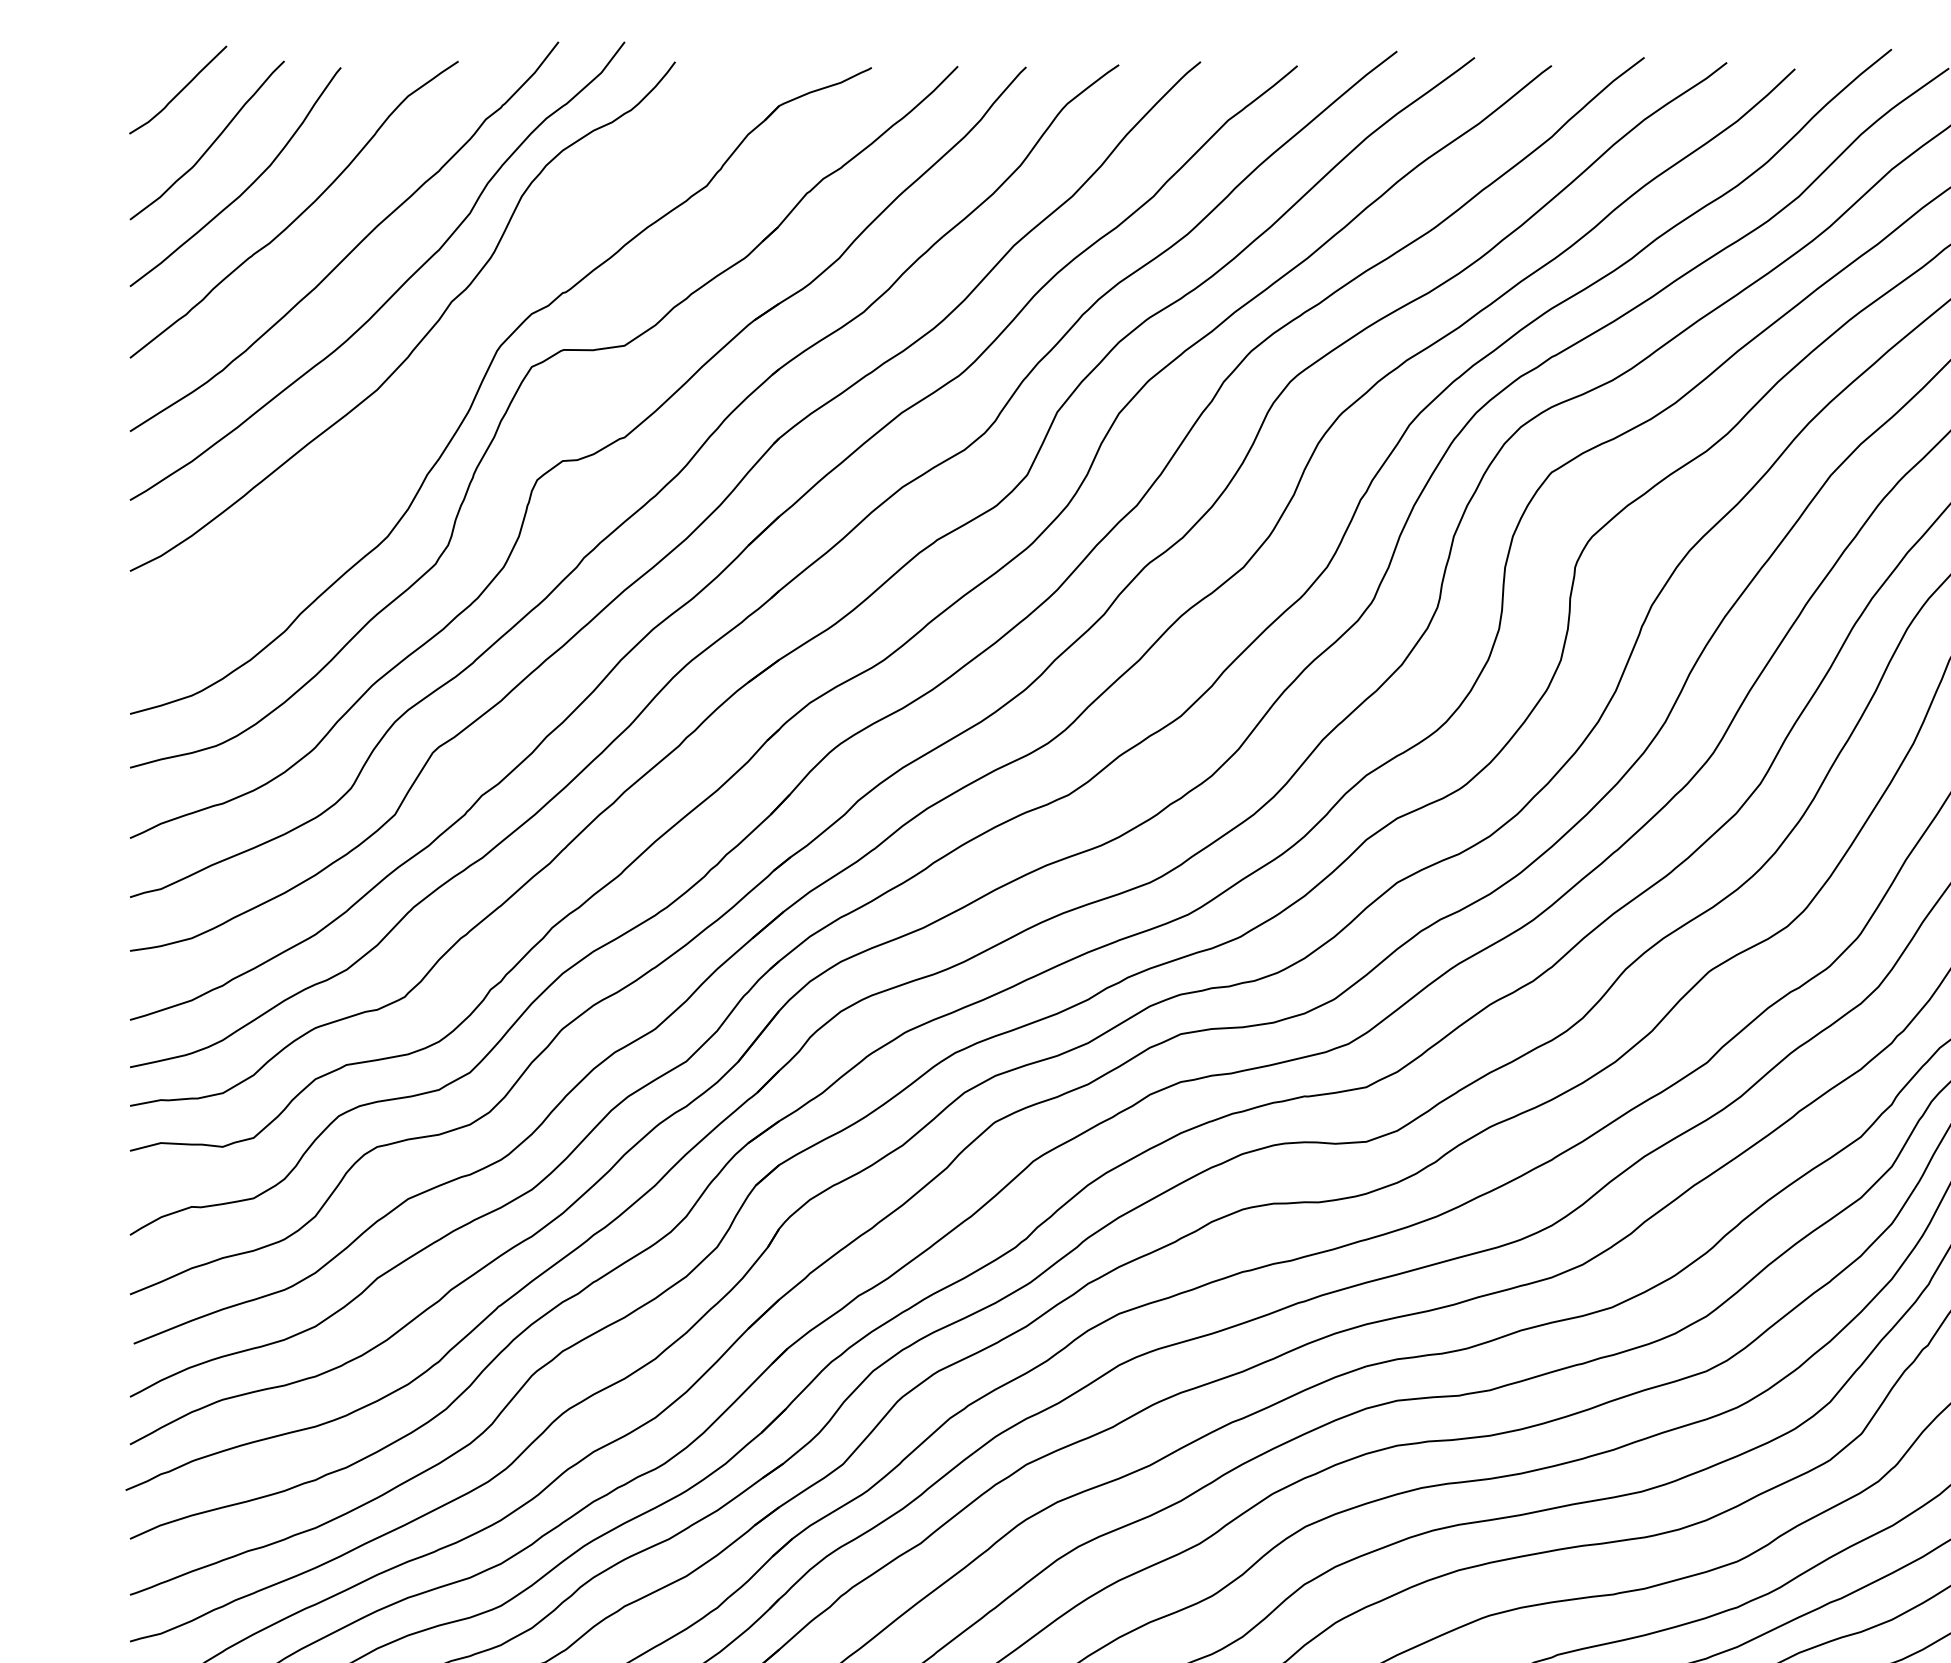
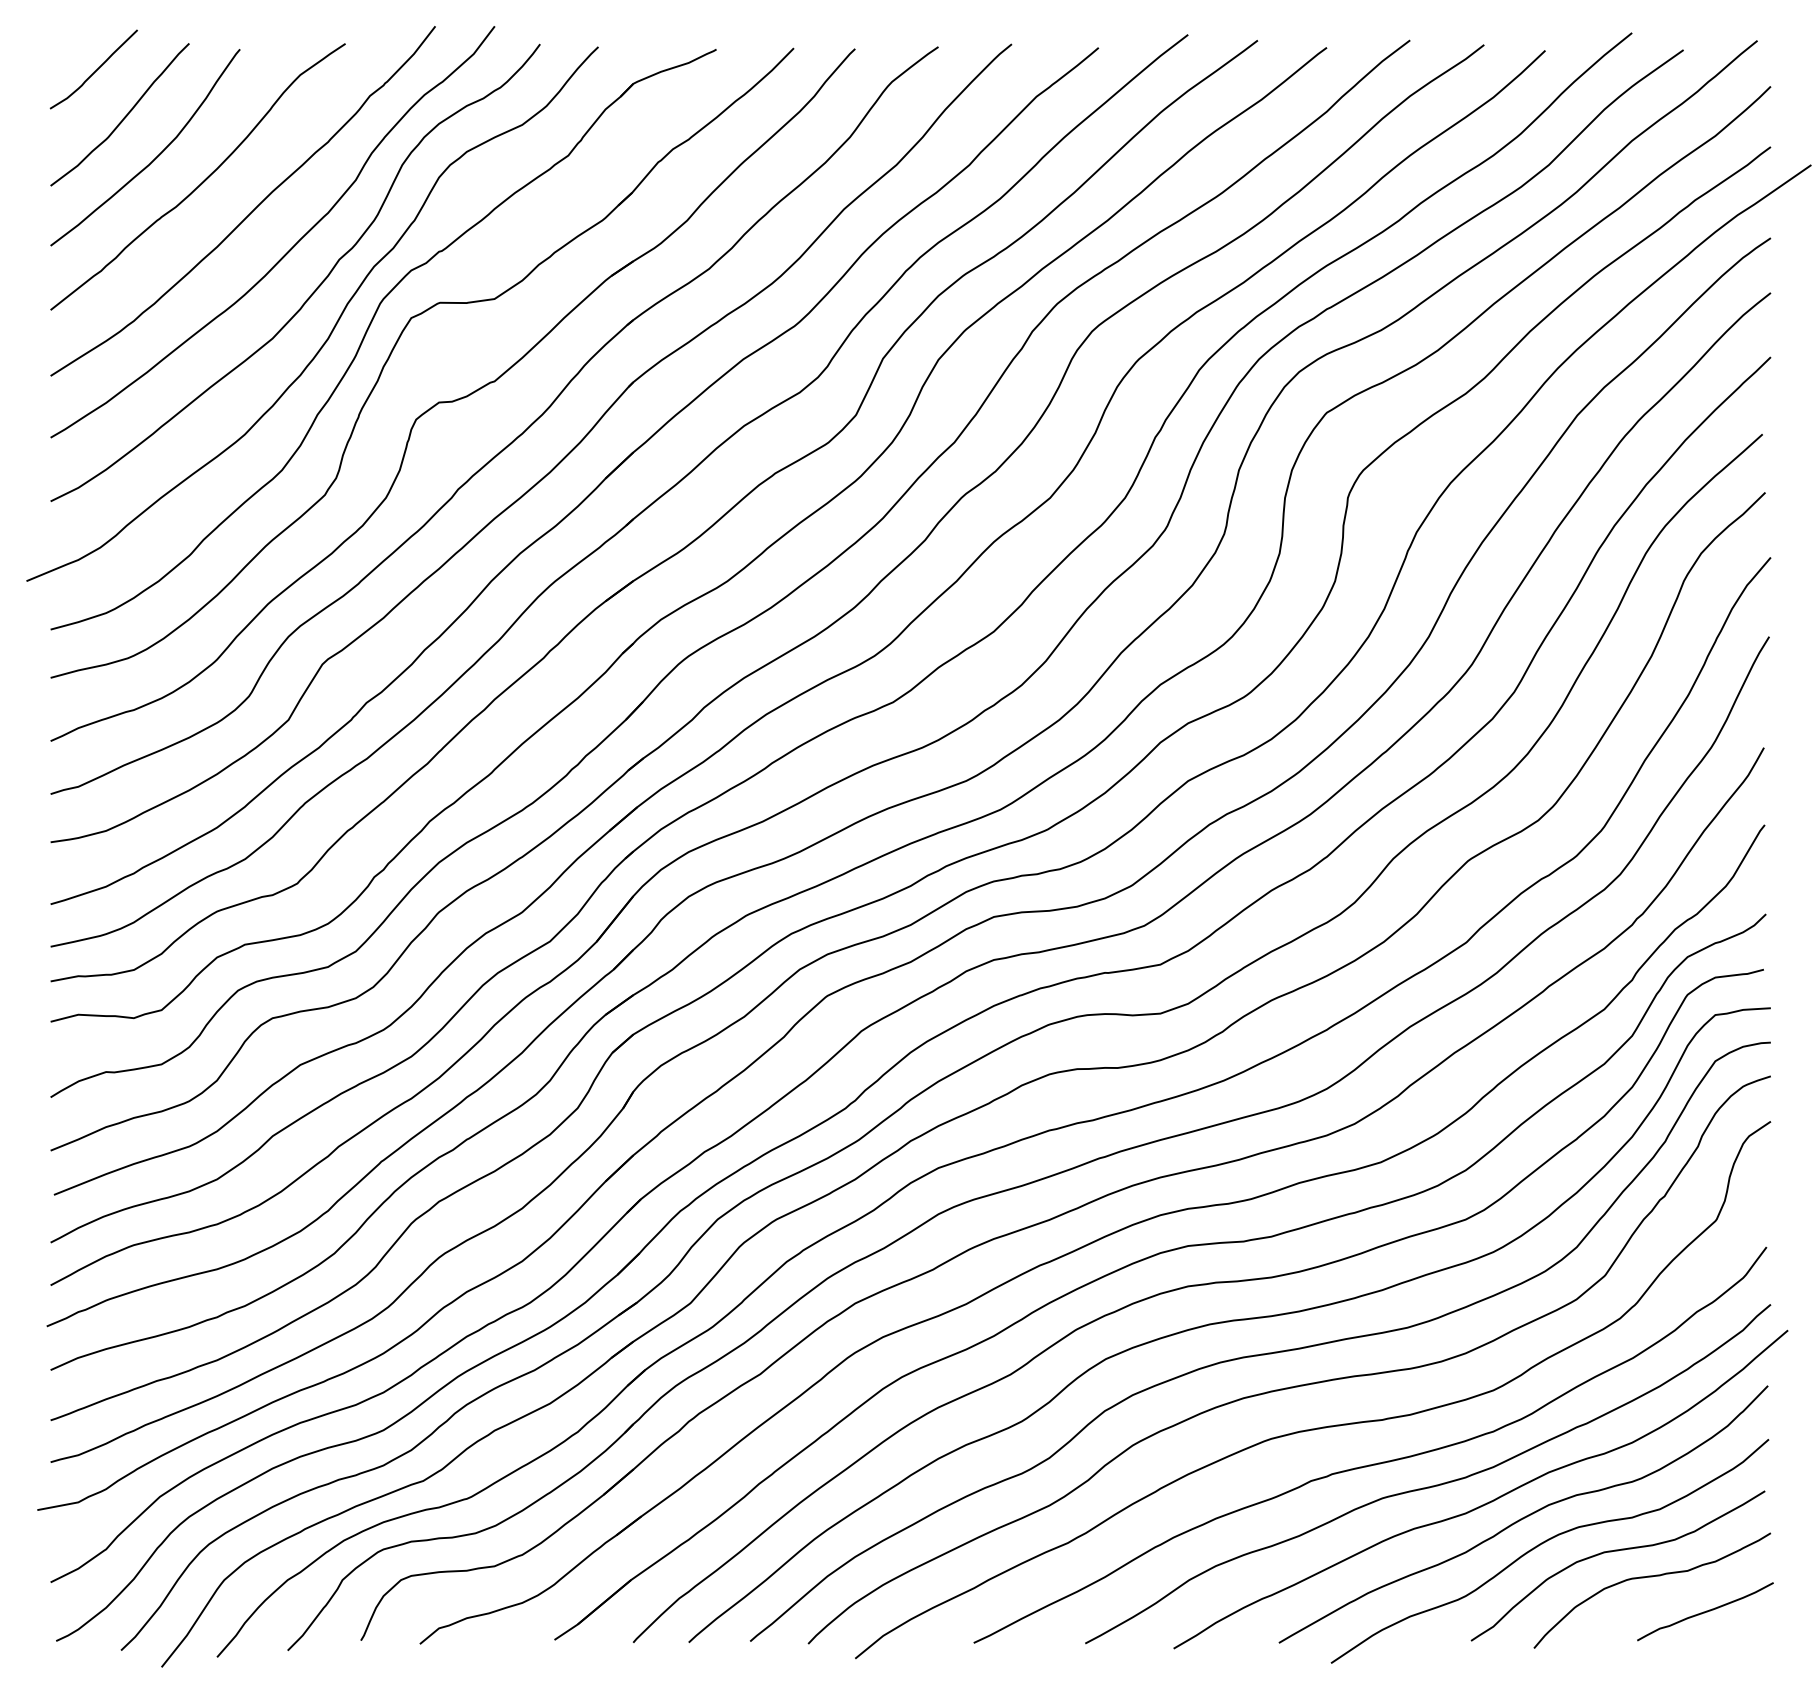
curve: (445, 376) -> (333, 326), added

